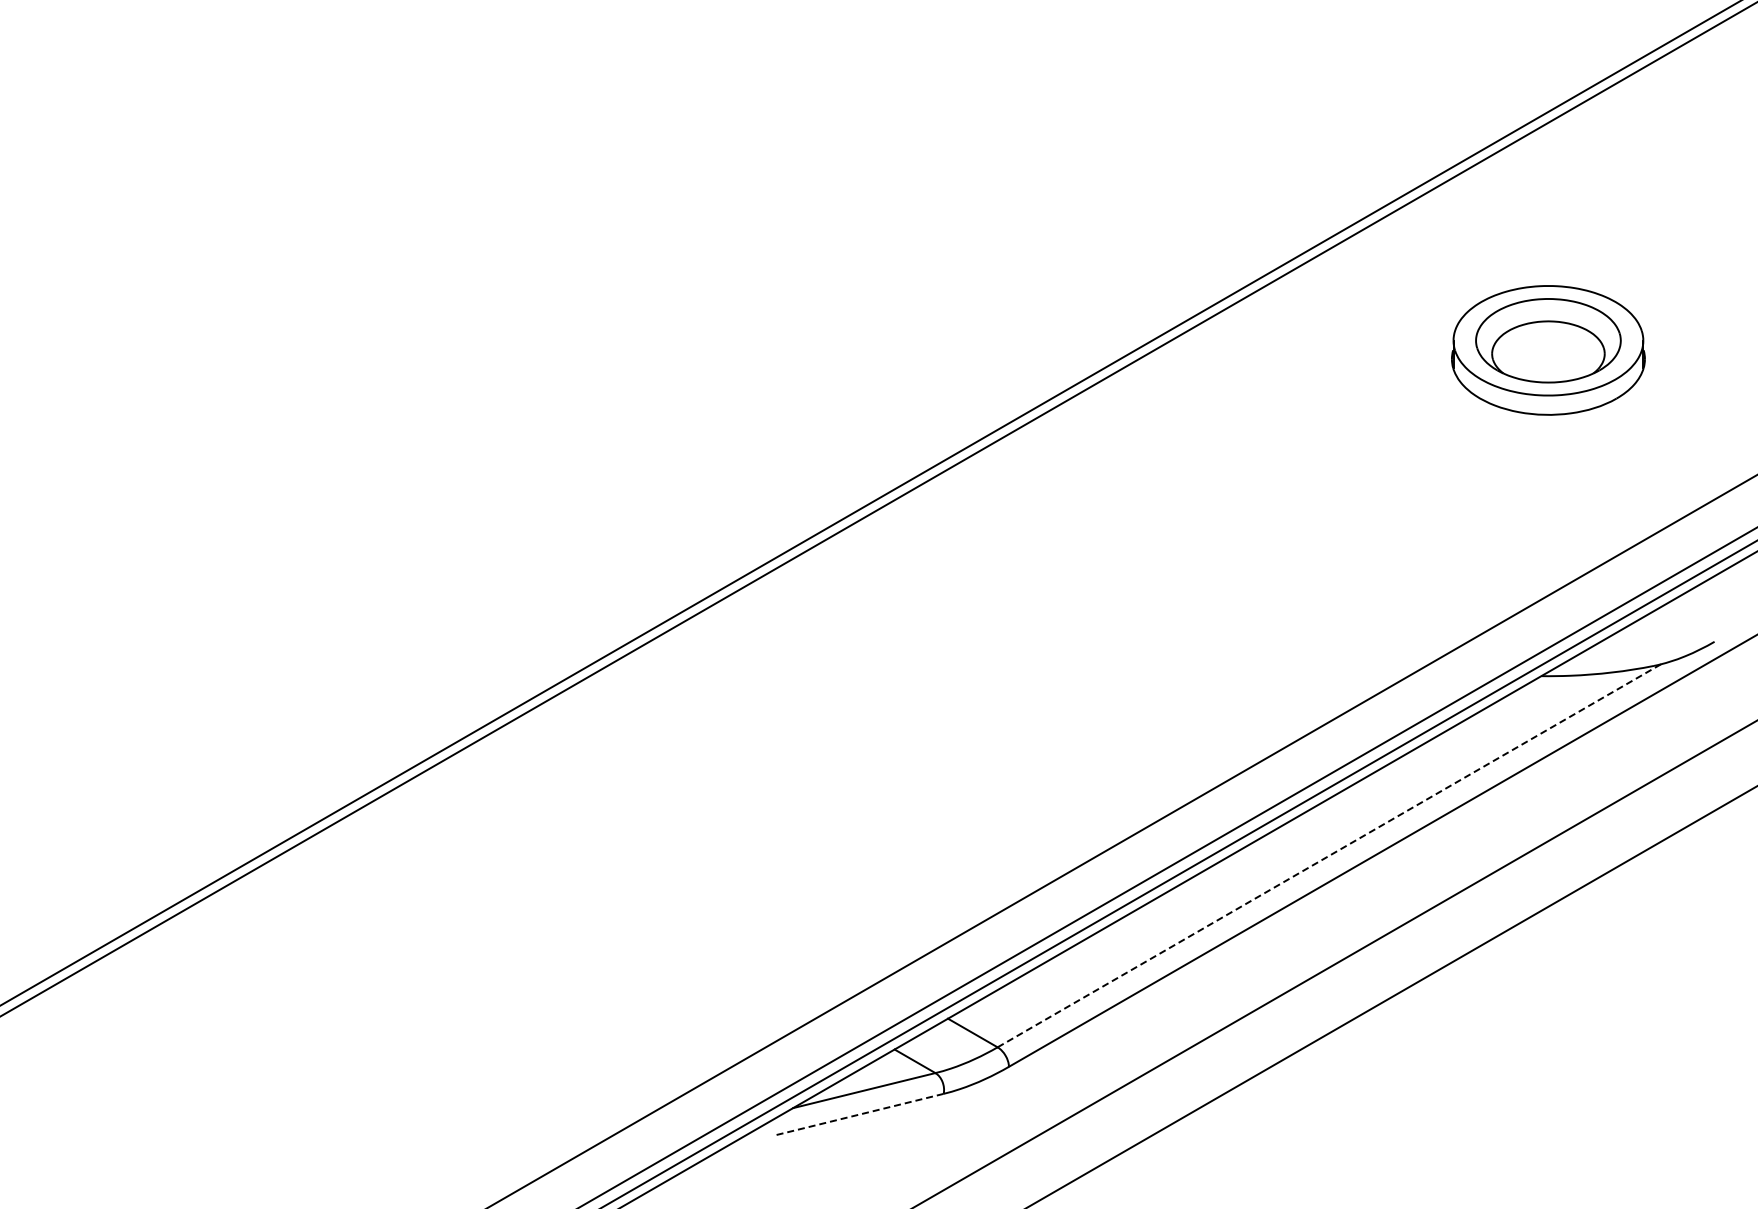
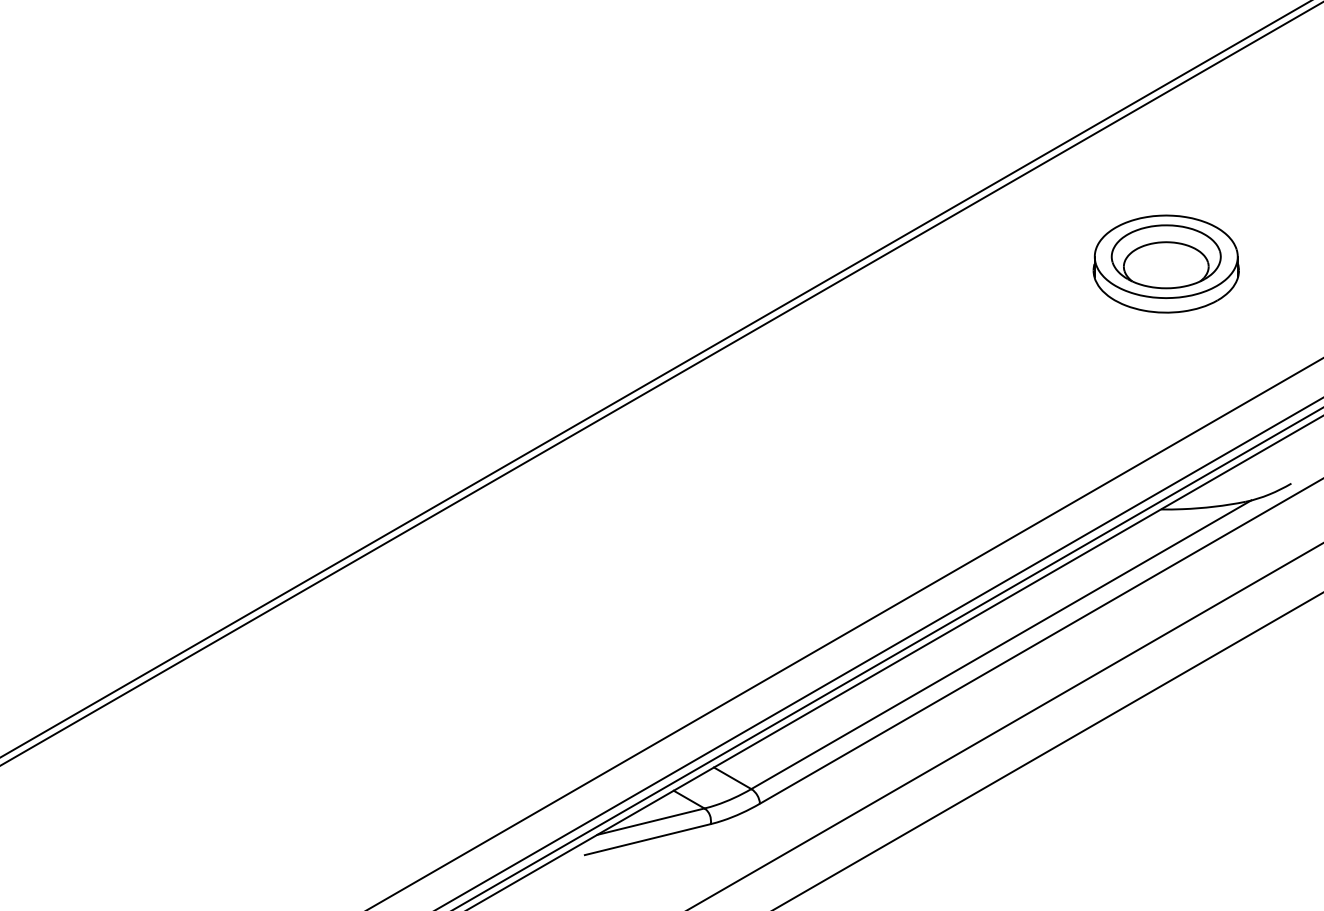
line: (1329, 855) -> (1001, 644), dashed -> solid
line: (860, 1114) -> (648, 839), dashed -> solid

